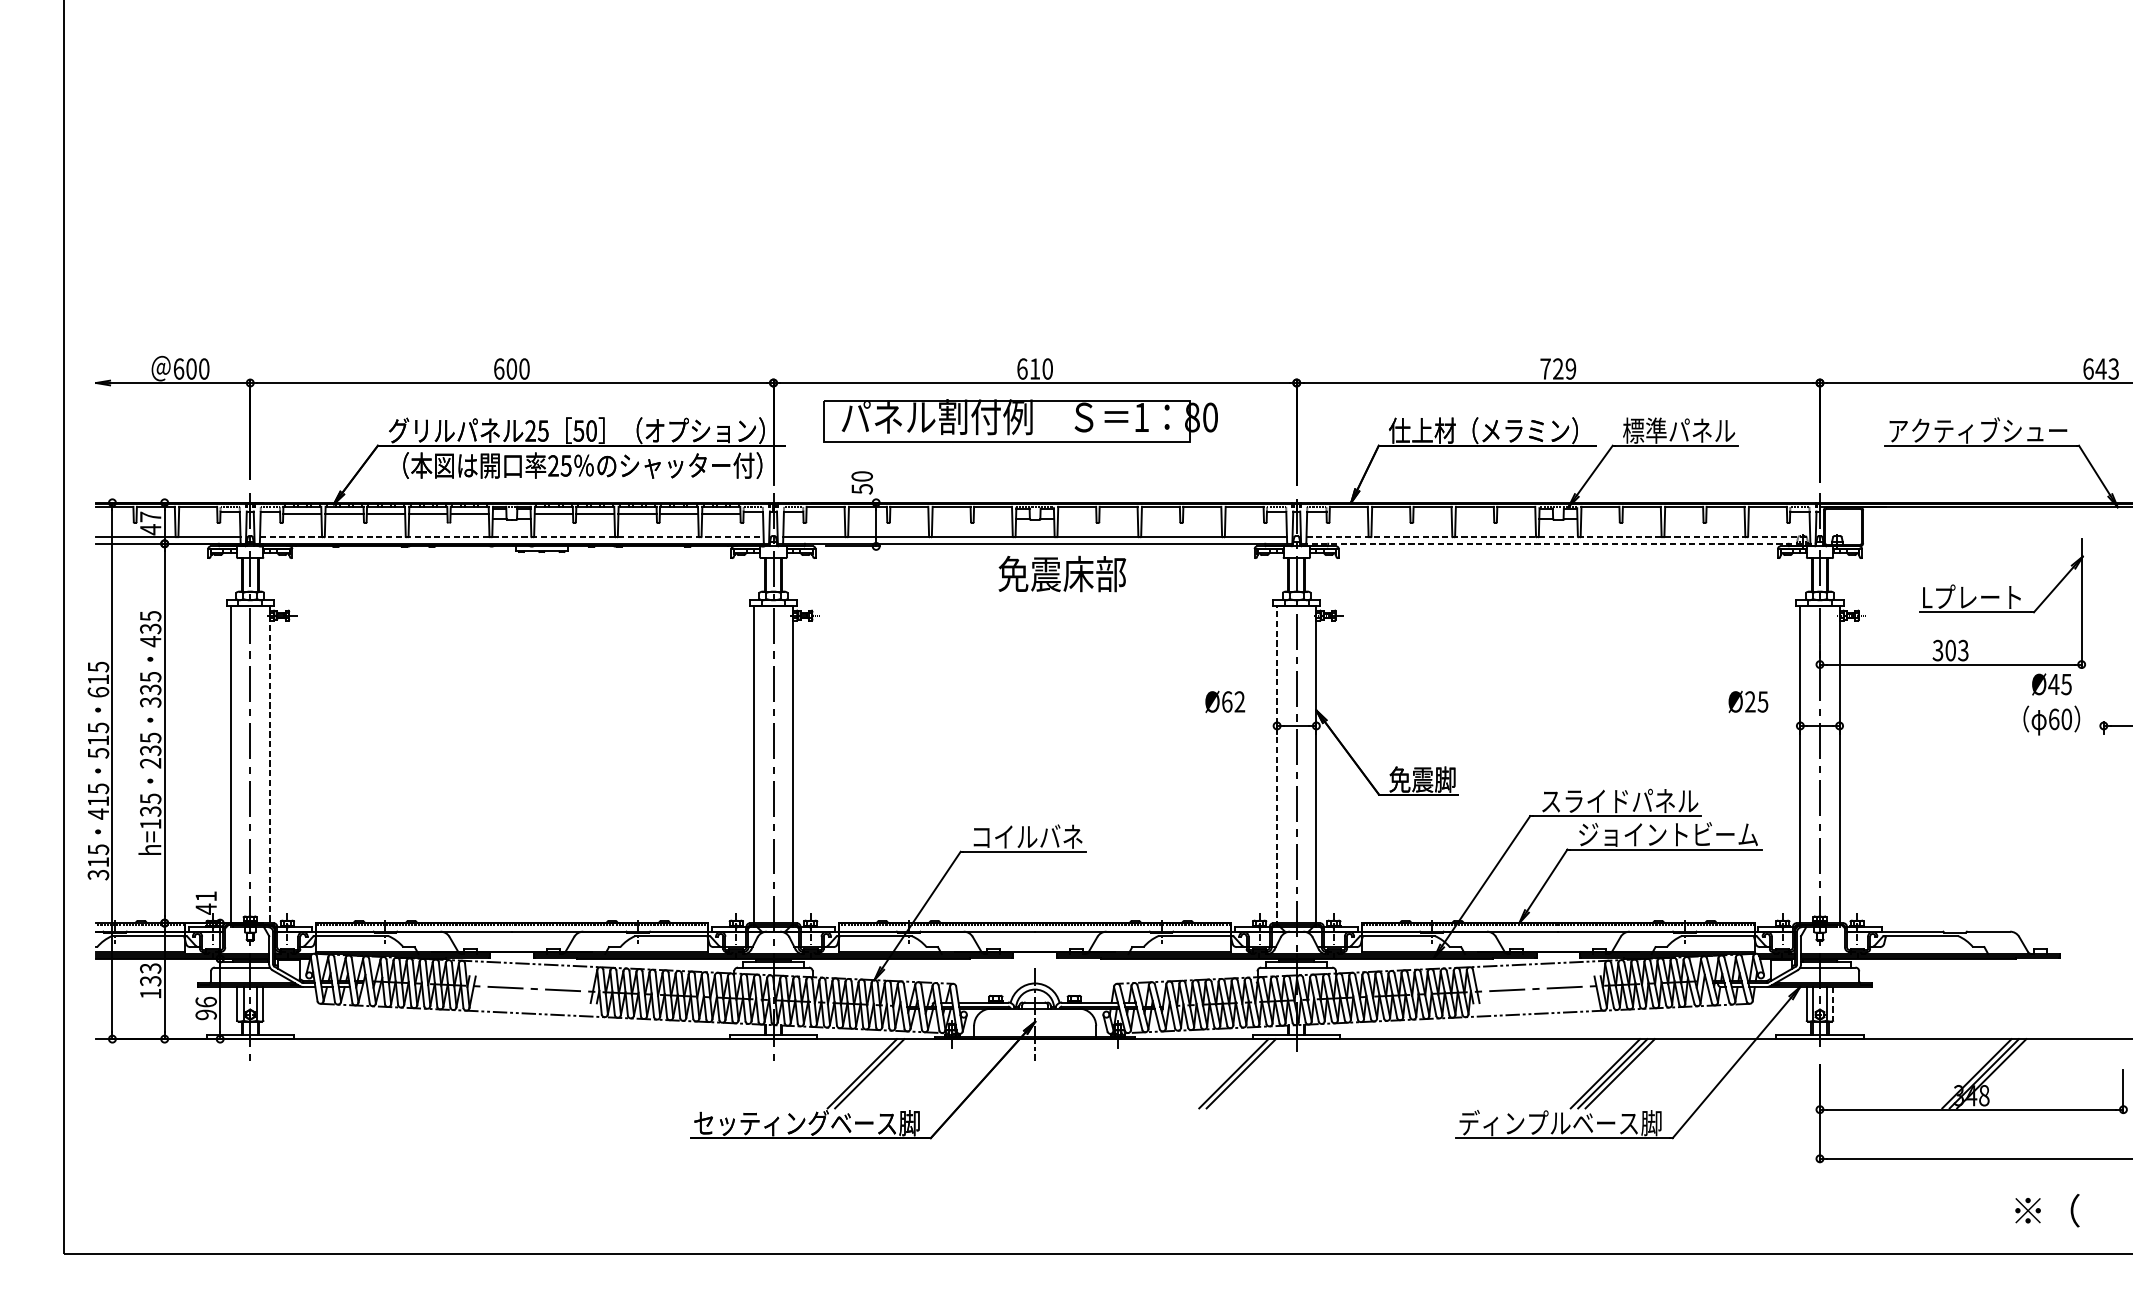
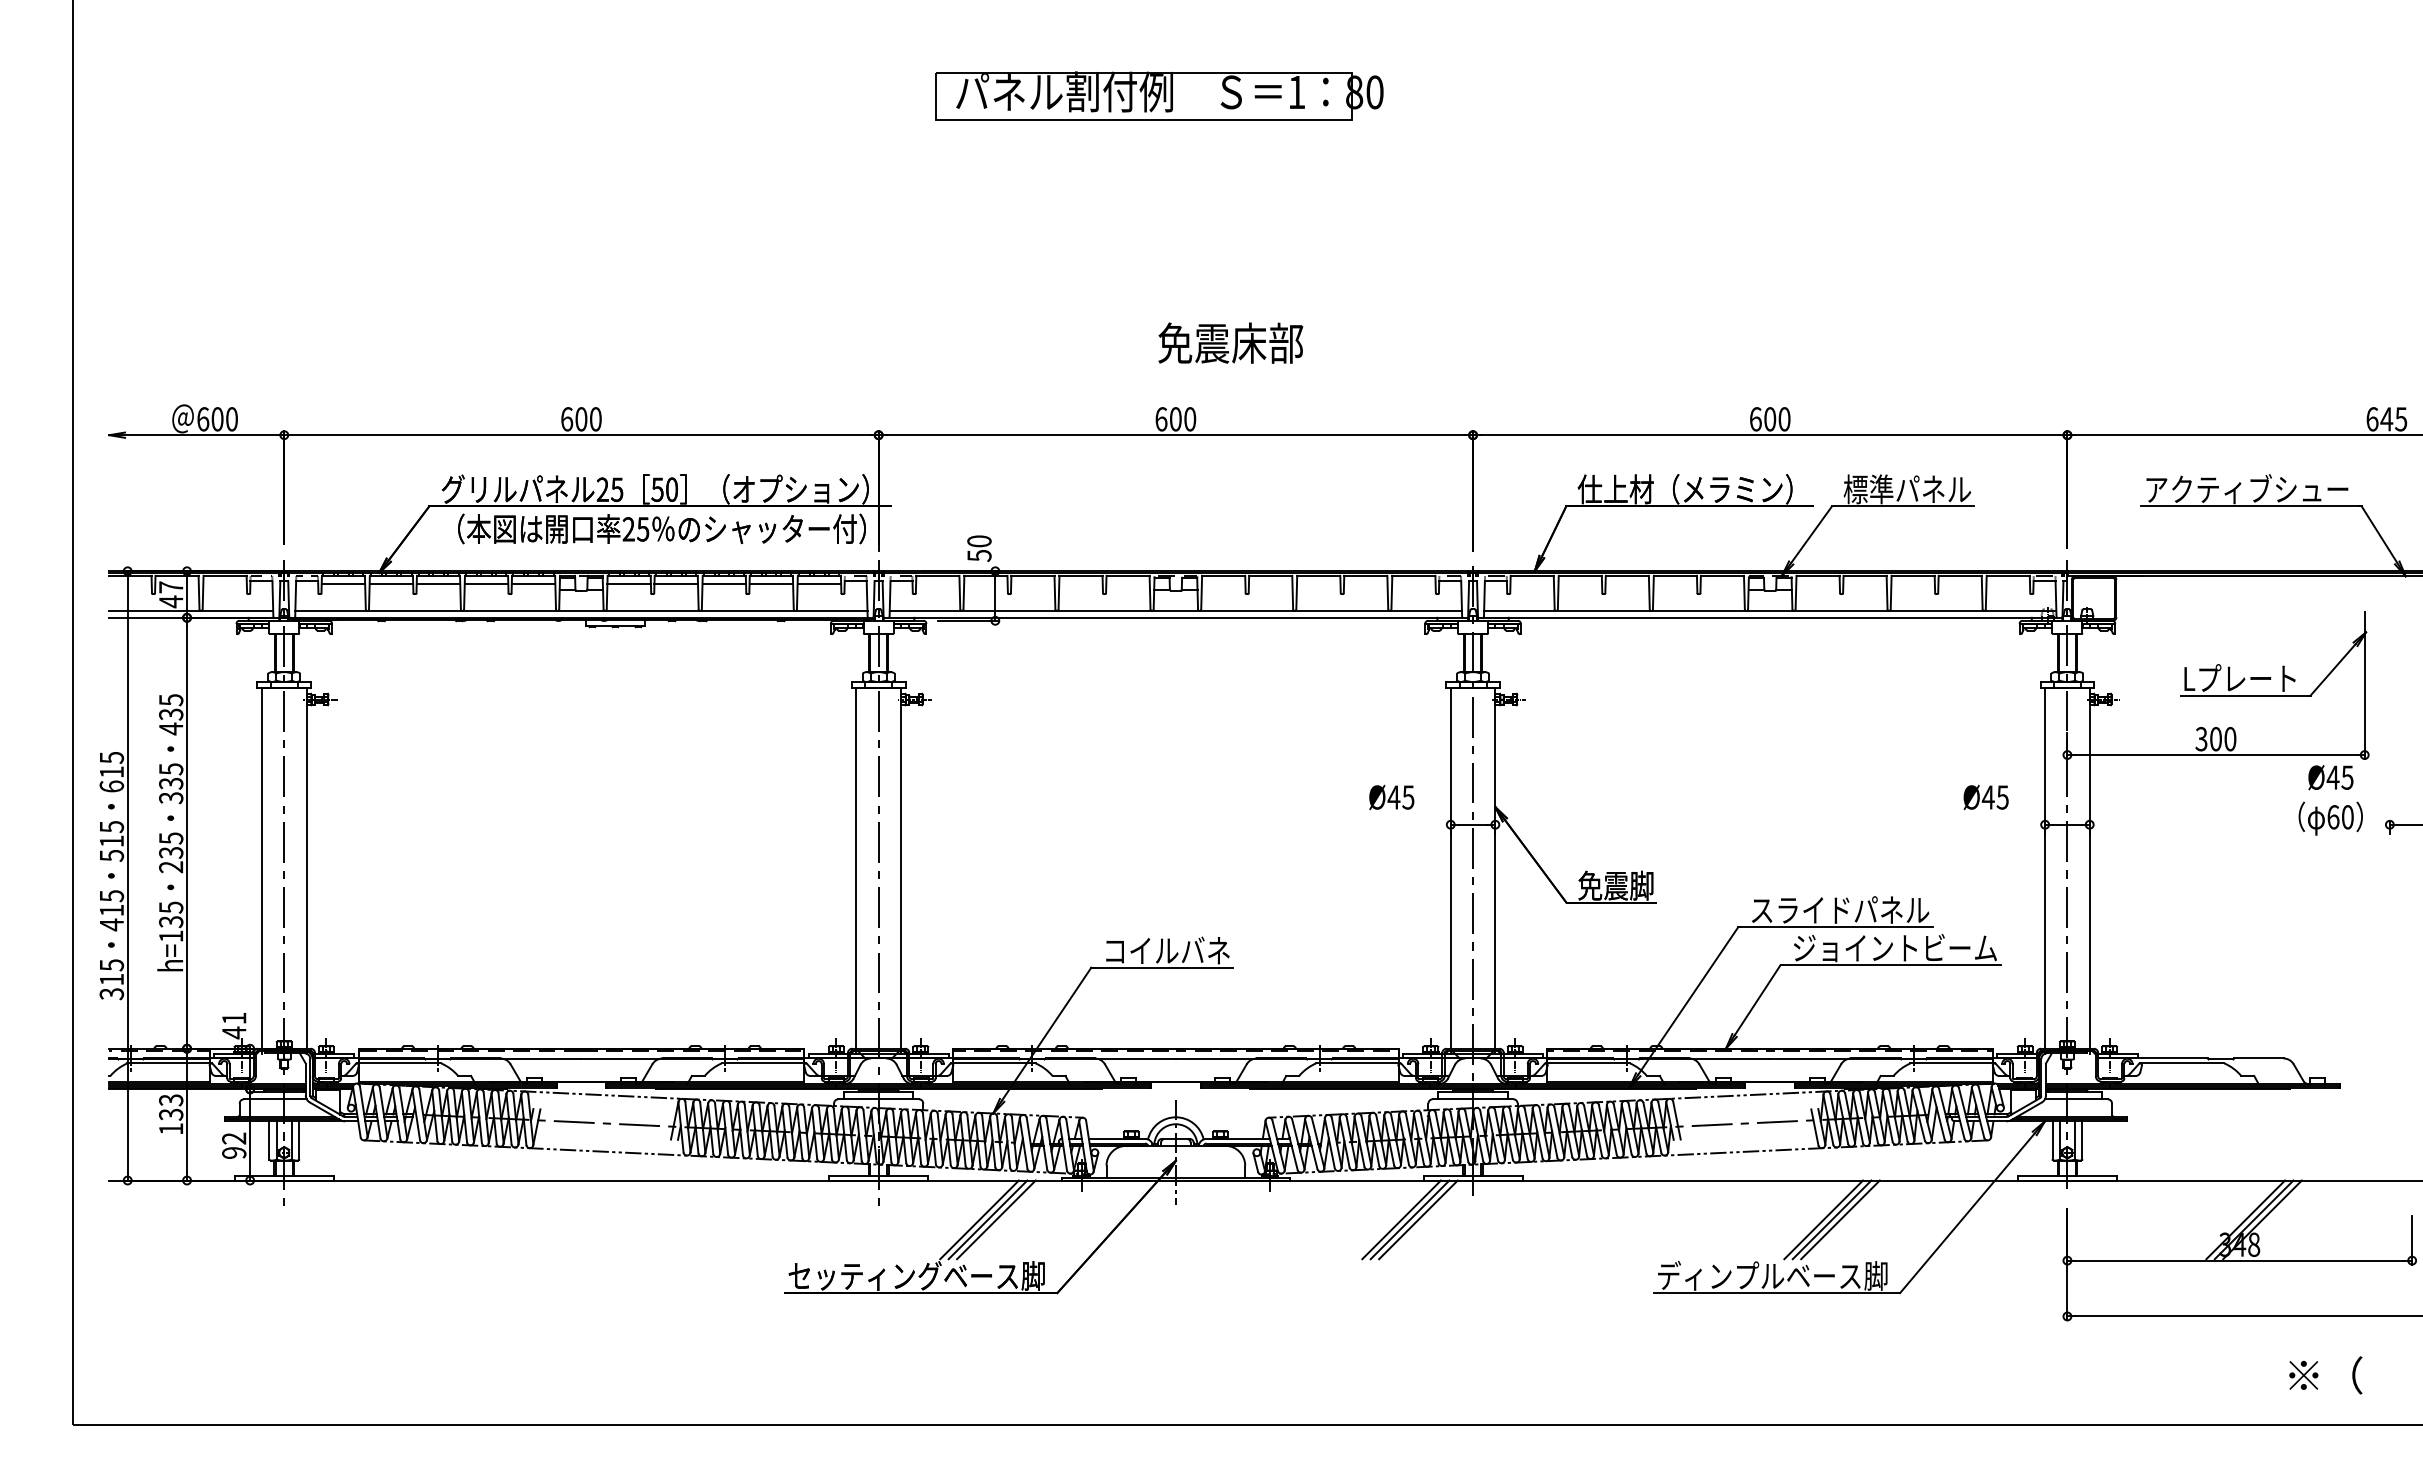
text: (2114, 368) -> (2401, 418), 643 -> 645
text: (1034, 369) -> (1175, 419), 610 -> 600
text: (1558, 369) -> (1770, 419), 729 -> 600
part: (1020, 420) -> (1159, 95), moved
line: (511, 537) -> (581, 610), dashed -> solid
line: (1558, 537) -> (1770, 610), dashed -> solid
line: (1558, 543) -> (1770, 617), dashed -> solid
text: (1062, 573) -> (1230, 342), moved
text: (1963, 650) -> (2230, 739), 303 -> 300
text: (1232, 701) -> (1400, 797), Ø62 -> Ø45
text: (1749, 701) -> (1987, 797), Ø25 -> Ø45
line: (269, 766) -> (306, 870), dashed -> solid
line: (1276, 766) -> (1450, 870), dashed -> solid
text: (206, 1002) -> (234, 1138), 96 -> 92
line: (1833, 1004) -> (2082, 1141), dashed -> solid
line: (877, 1073) -> (996, 1219), added
line: (1248, 1073) -> (1418, 1219), added

